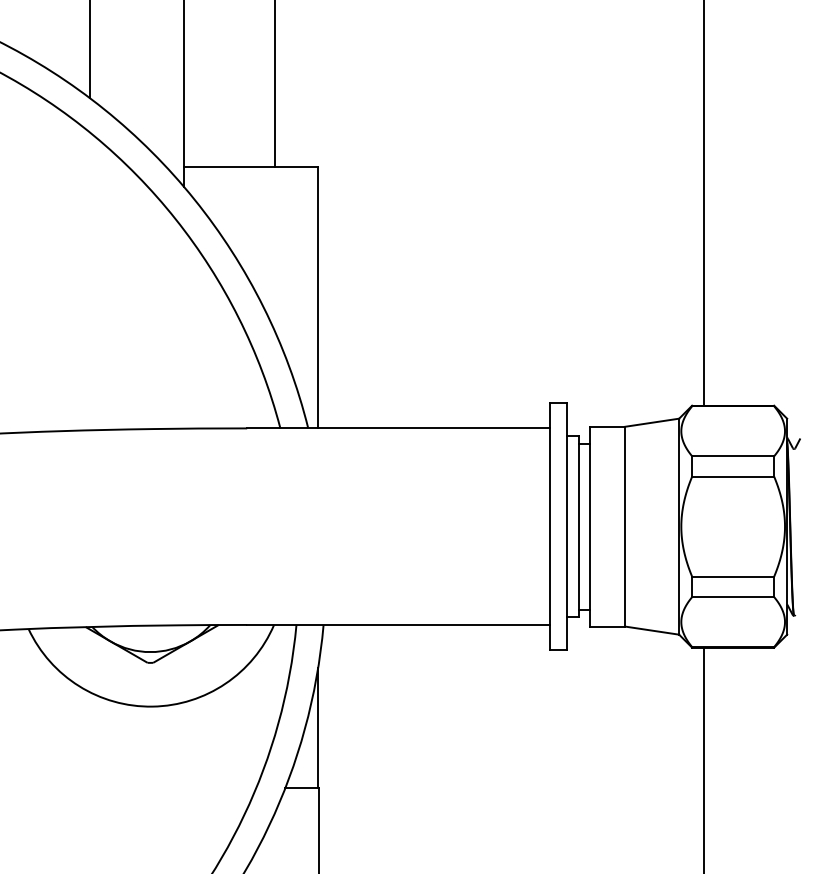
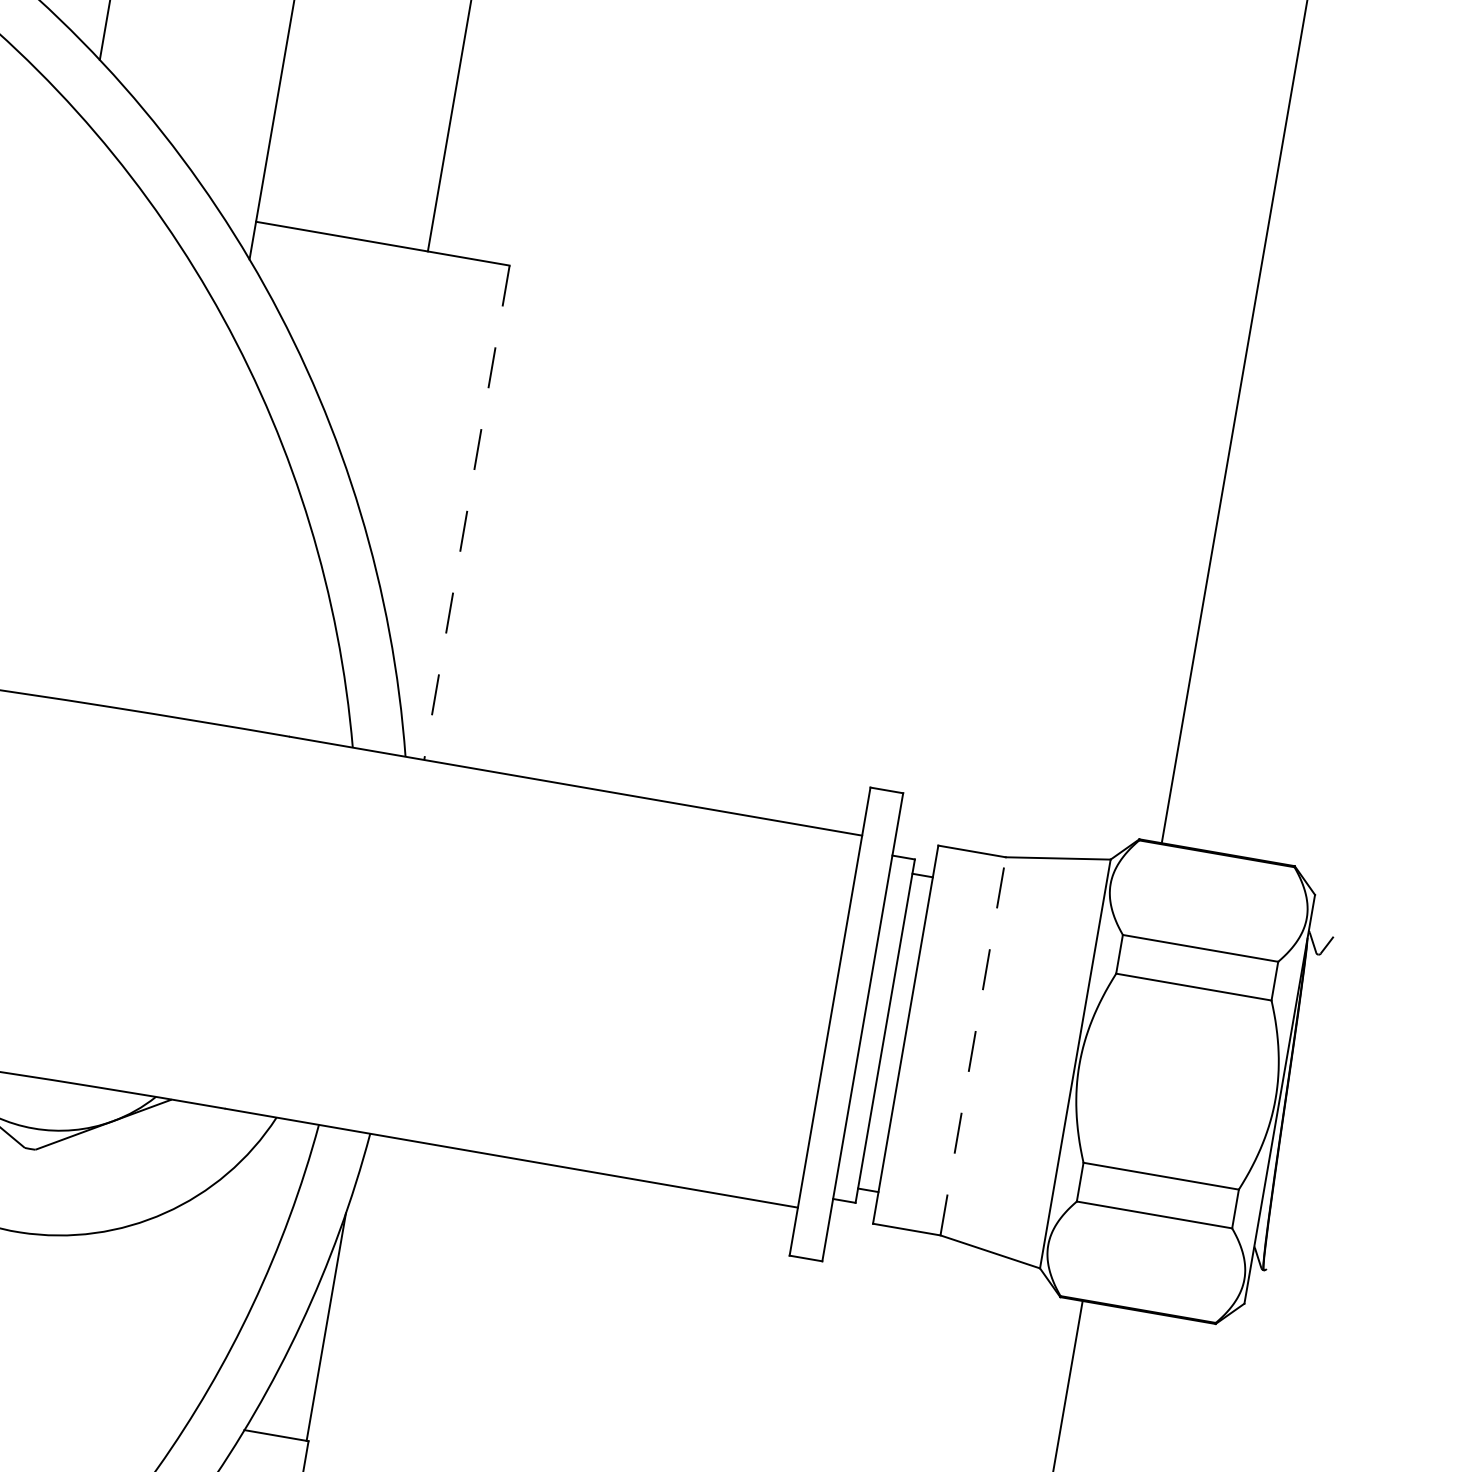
line: (318, 297) -> (467, 512), solid -> dashed
line: (625, 526) -> (973, 1046), solid -> dashed

